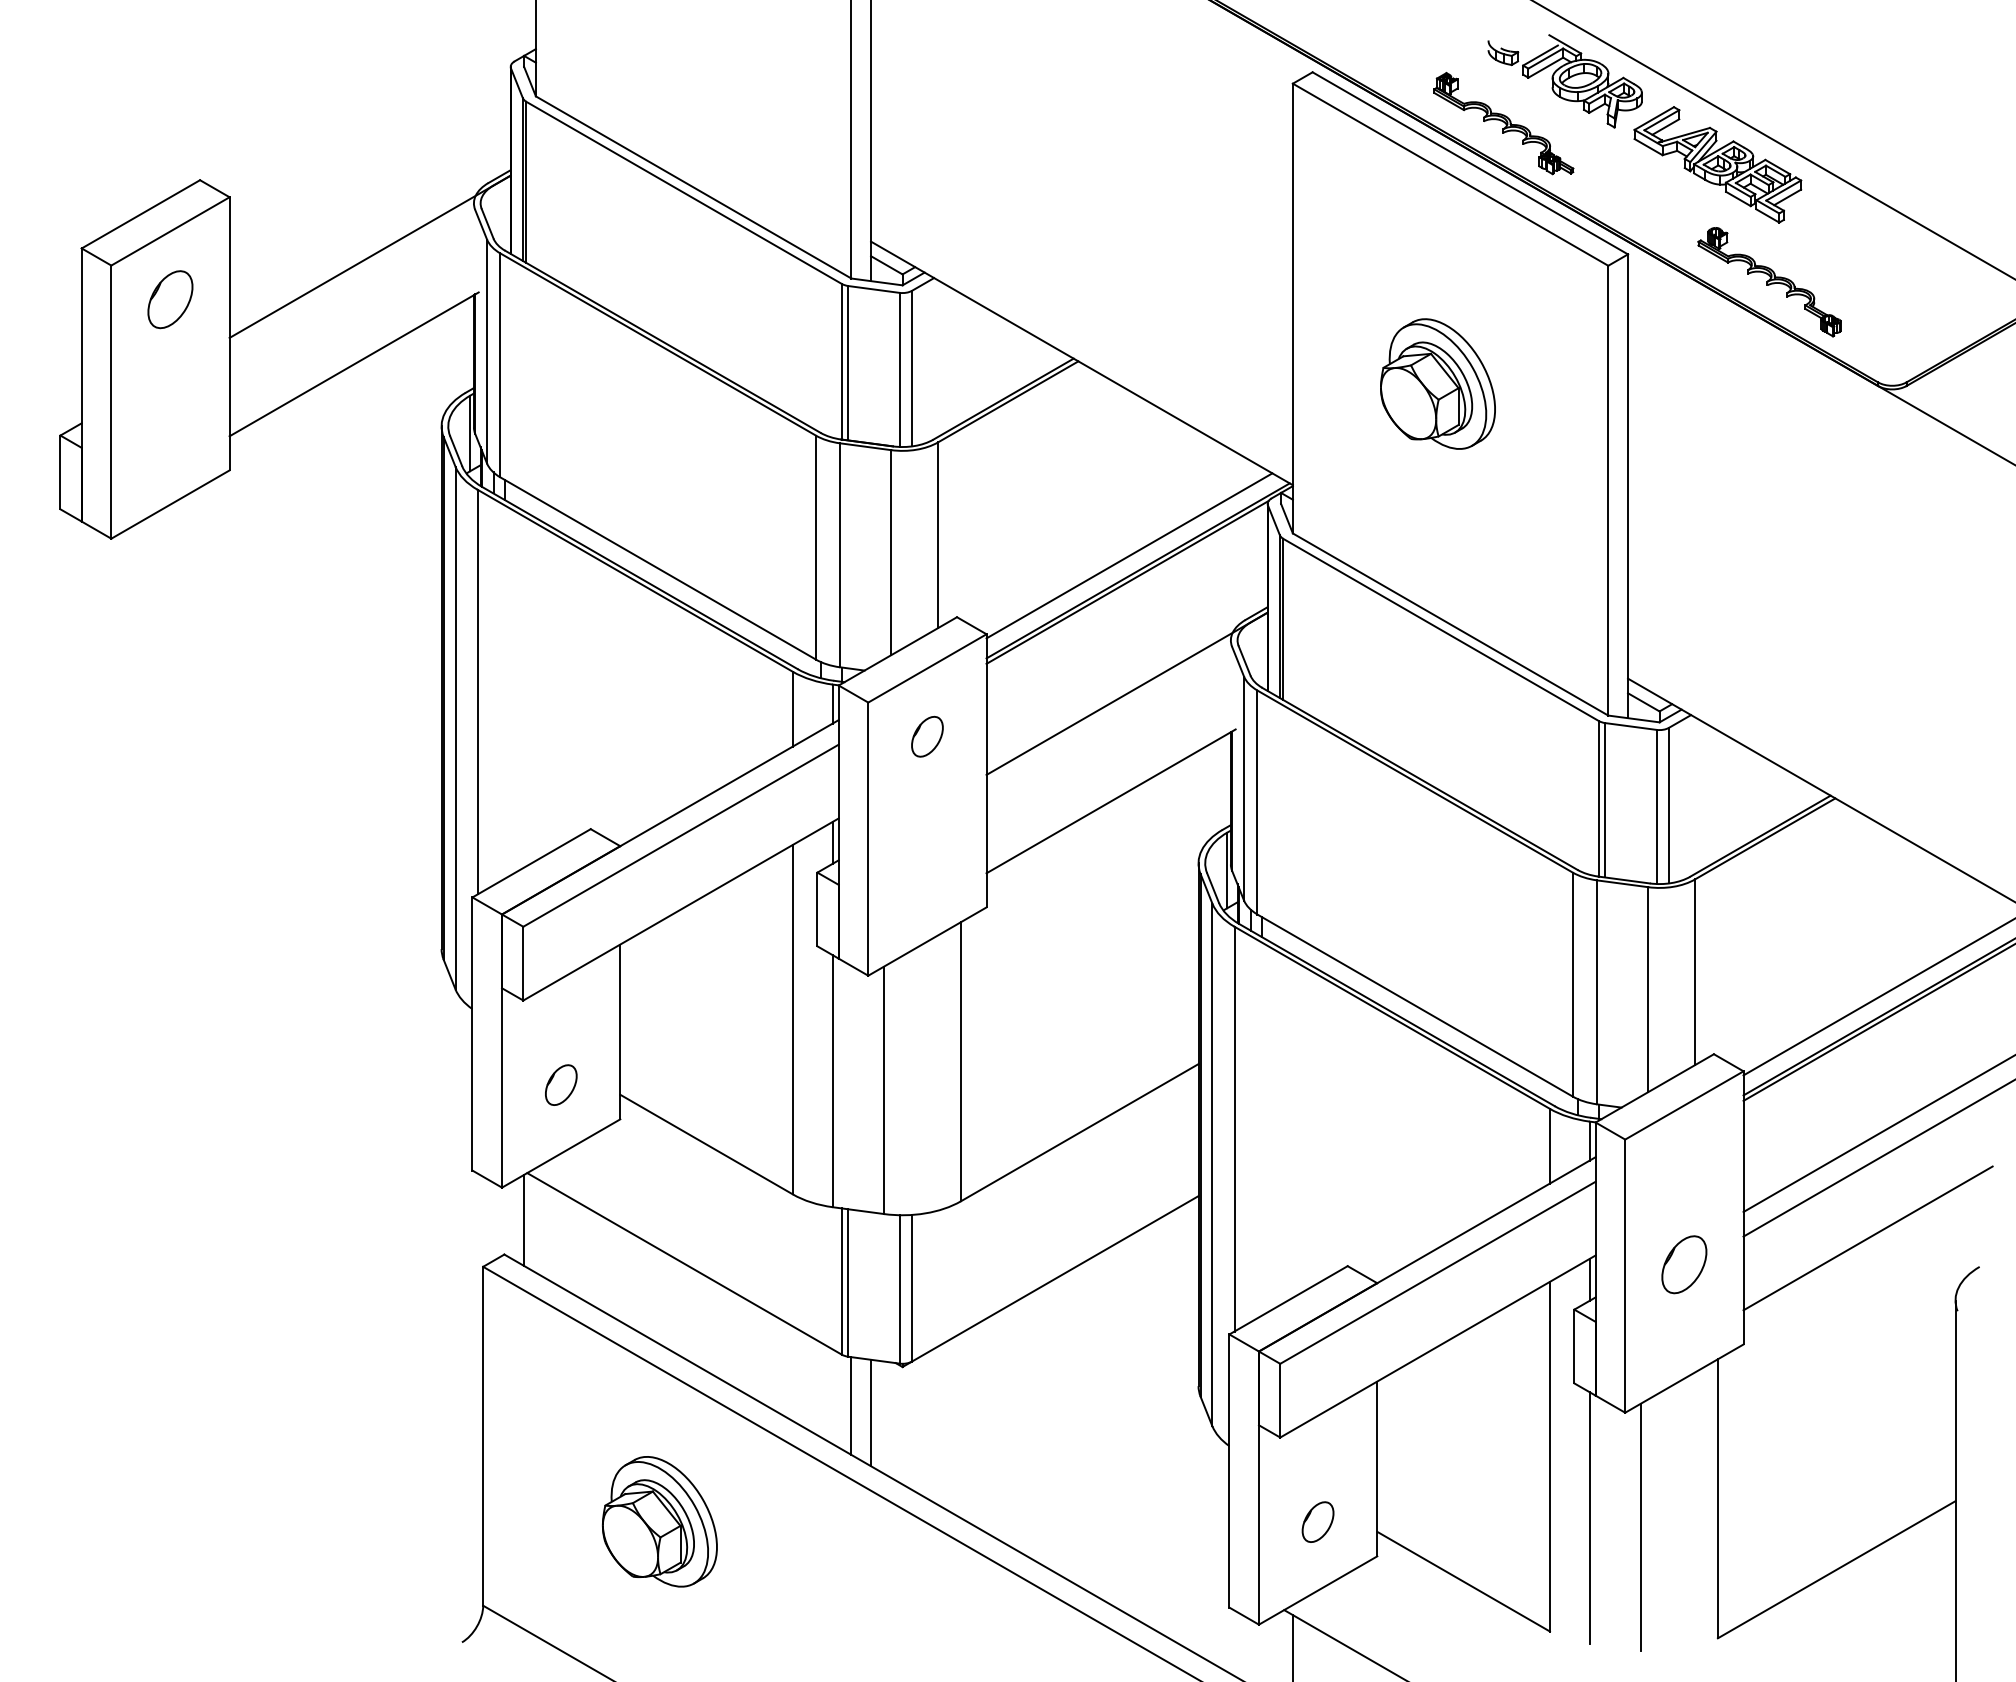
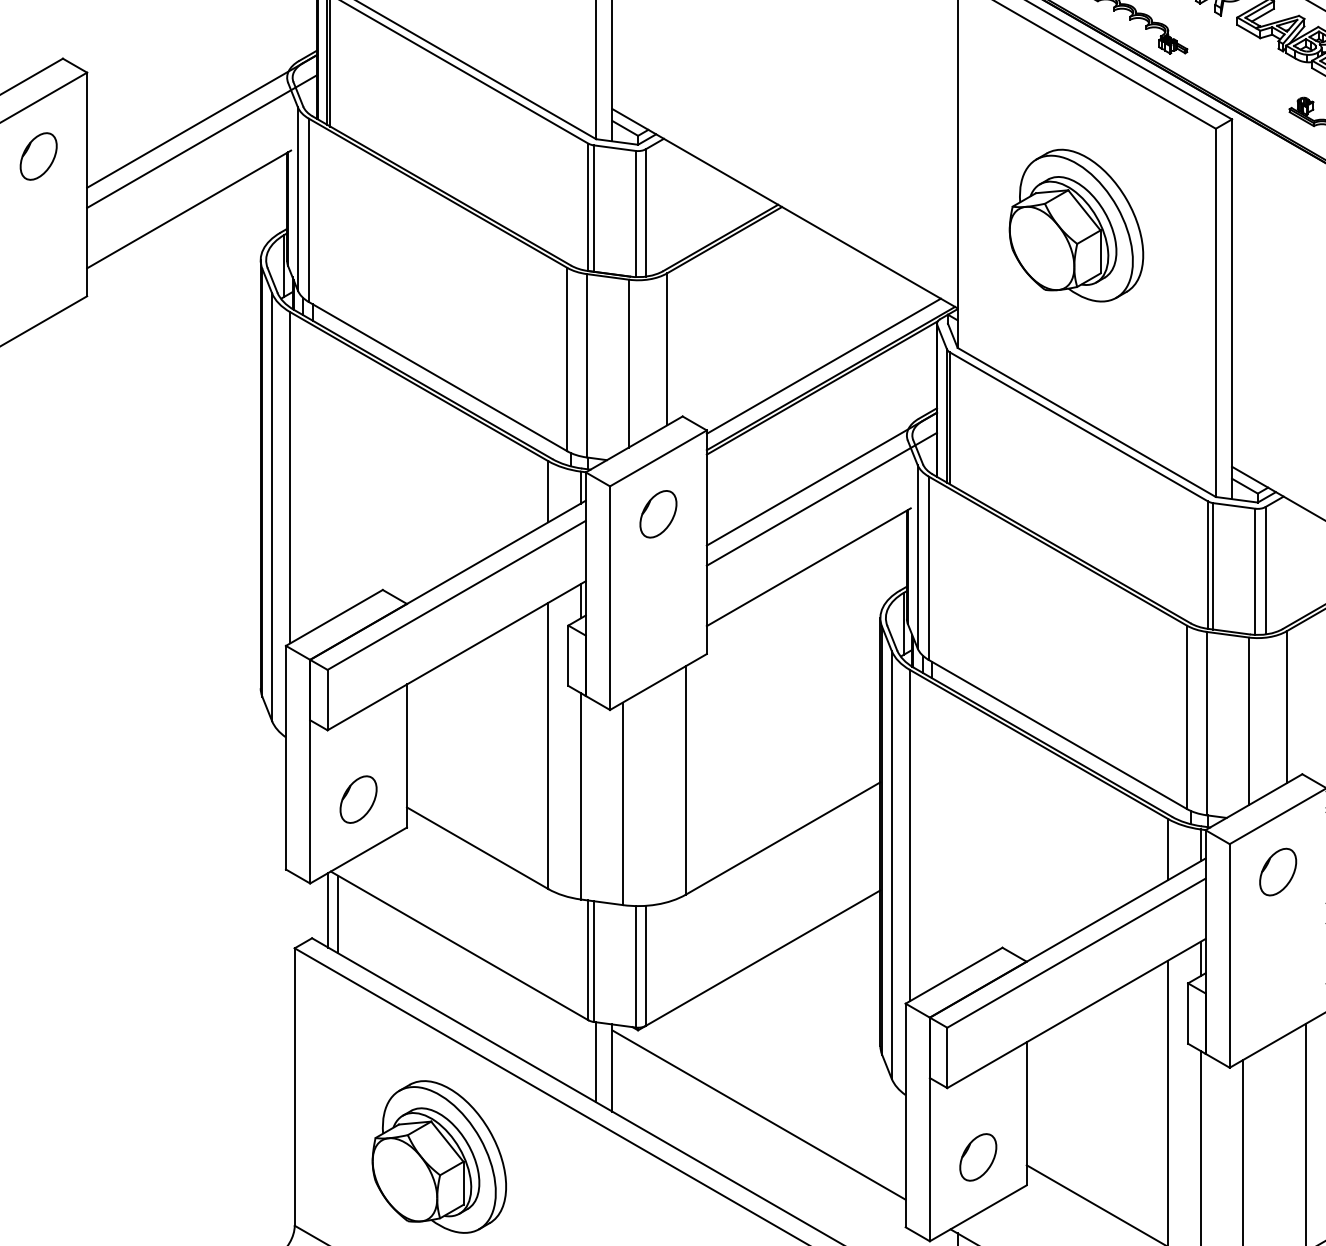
line: (369, 281) -> (201, 141), added
part: (1437, 383) -> (1076, 225), size x1.43
line: (1126, 718) -> (821, 499), added
part: (927, 736) -> (658, 514), size x1.43
part: (561, 1084) -> (358, 799), size x1.43
line: (535, 1225) -> (337, 914), added
part: (1684, 1264) -> (1278, 871), moved
line: (1050, 1470) -> (759, 1115), added
part: (659, 1521) -> (439, 1156), size x1.43
part: (1317, 1521) -> (977, 1156), size x1.43

